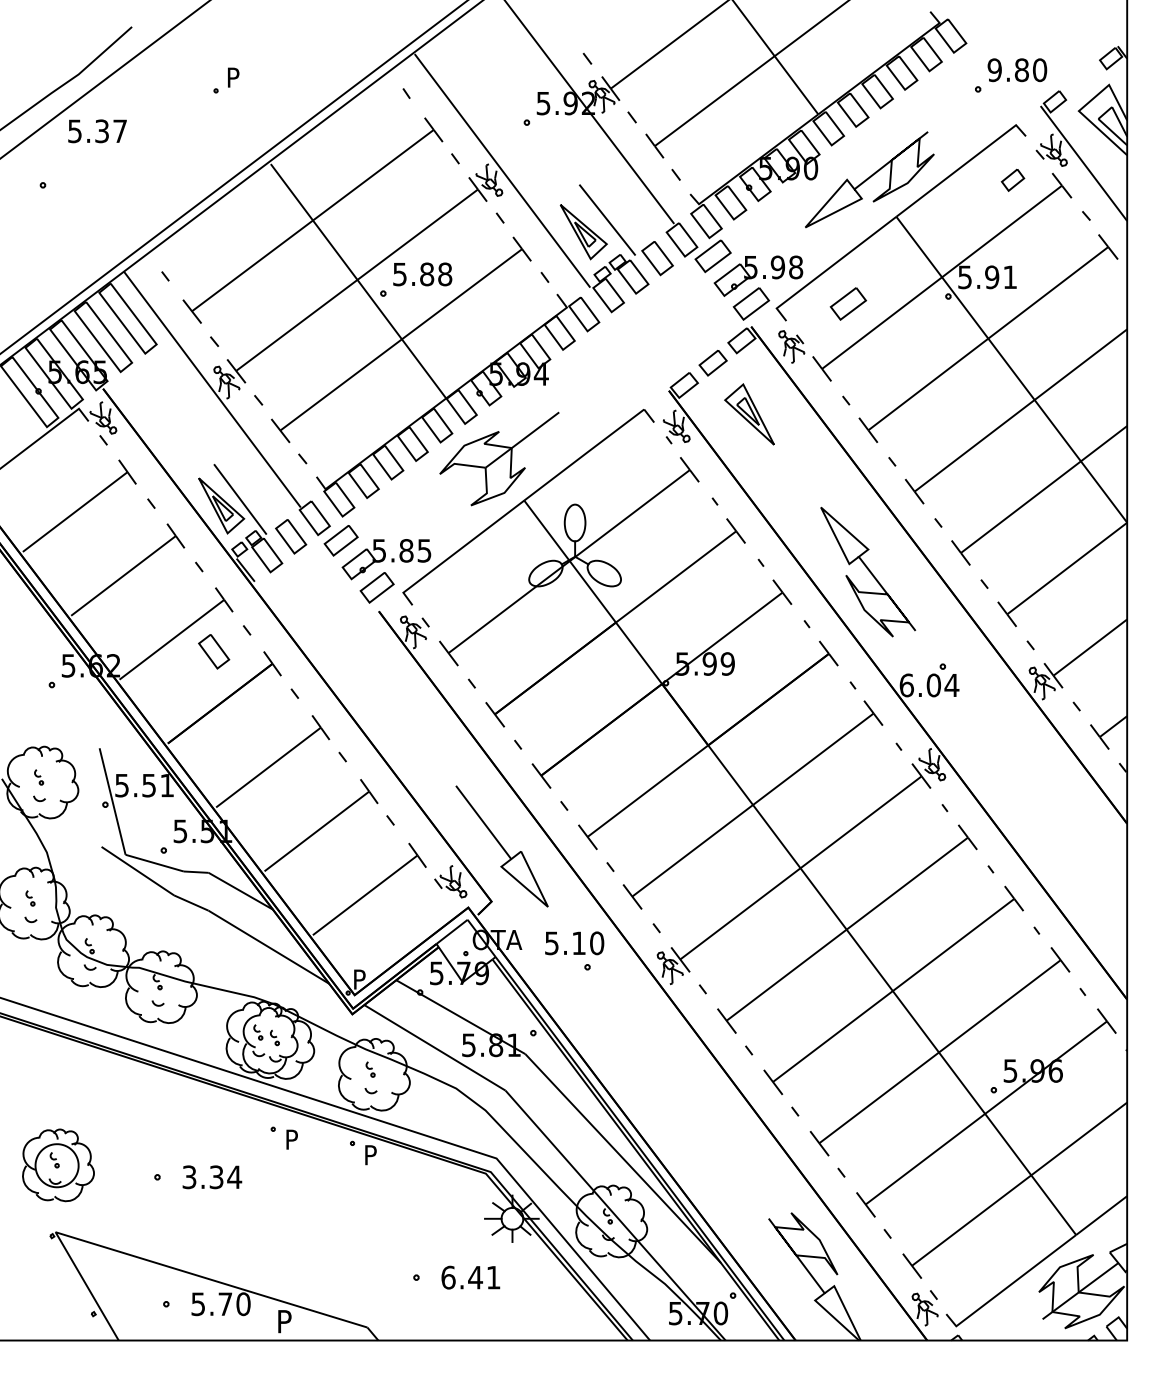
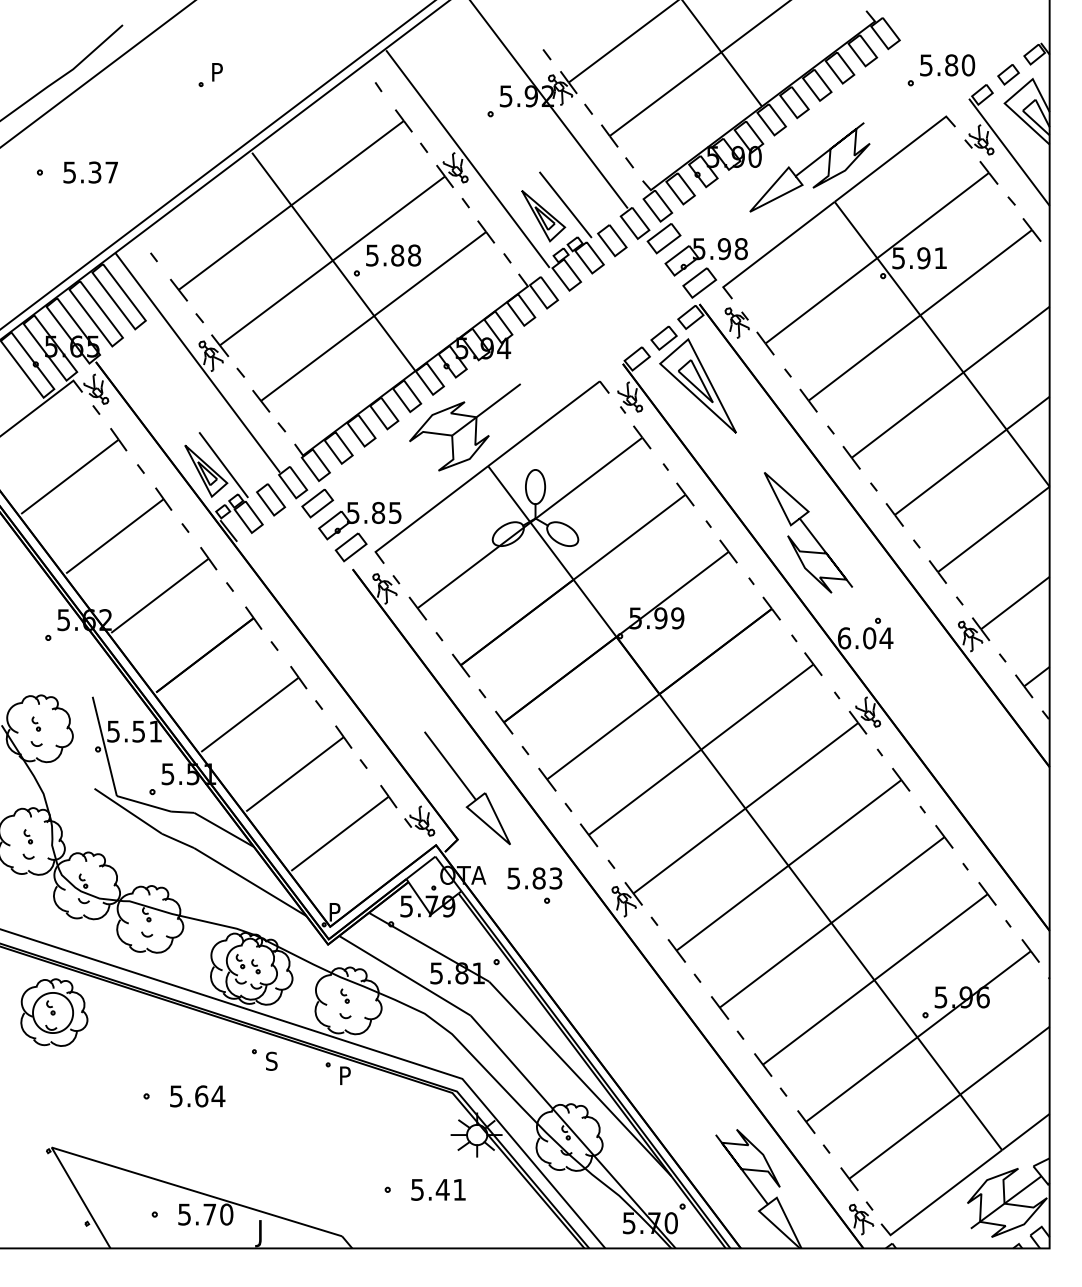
text: (994, 69) -> (926, 64), 9.80 -> 5.80
text: (97, 131) -> (90, 172), moved
part: (1012, 179) -> (1008, 74), moved
part: (848, 303) -> (790, 282), removed
part: (749, 414) -> (697, 385), size x1.67
part: (214, 651) -> (199, 606), removed
text: (588, 943) -> (547, 878), 5.10 -> 5.83
text: (291, 1139) -> (271, 1061), P -> S
part: (58, 1165) -> (54, 1012), moved
text: (203, 1177) -> (189, 1096), 3.34 -> 5.64
text: (448, 1277) -> (417, 1189), 6.41 -> 5.41
text: (282, 1324) -> (263, 1233), P -> J

